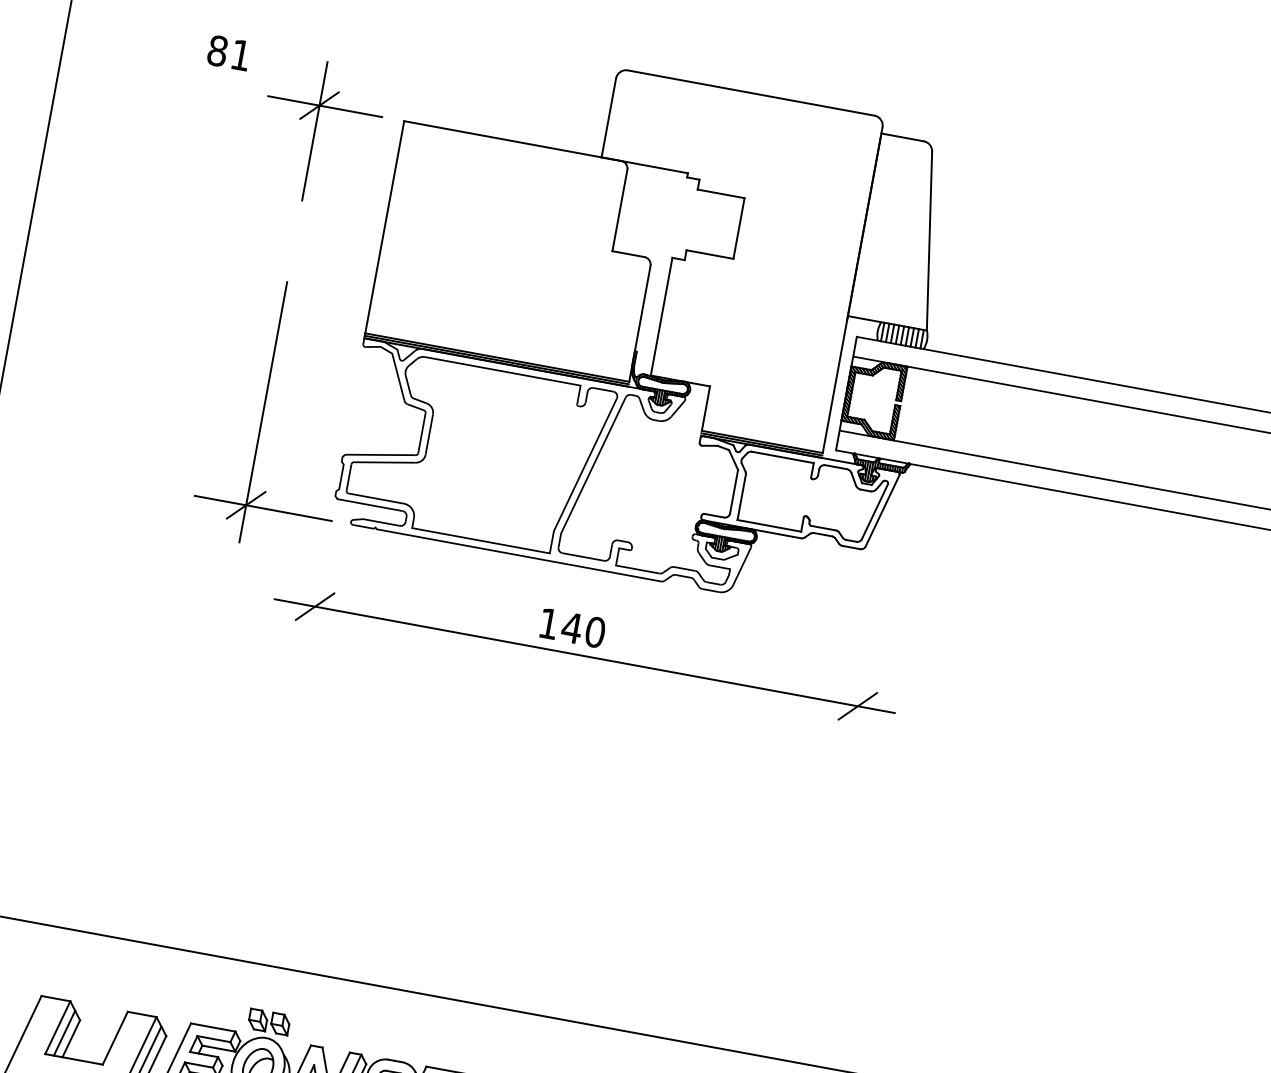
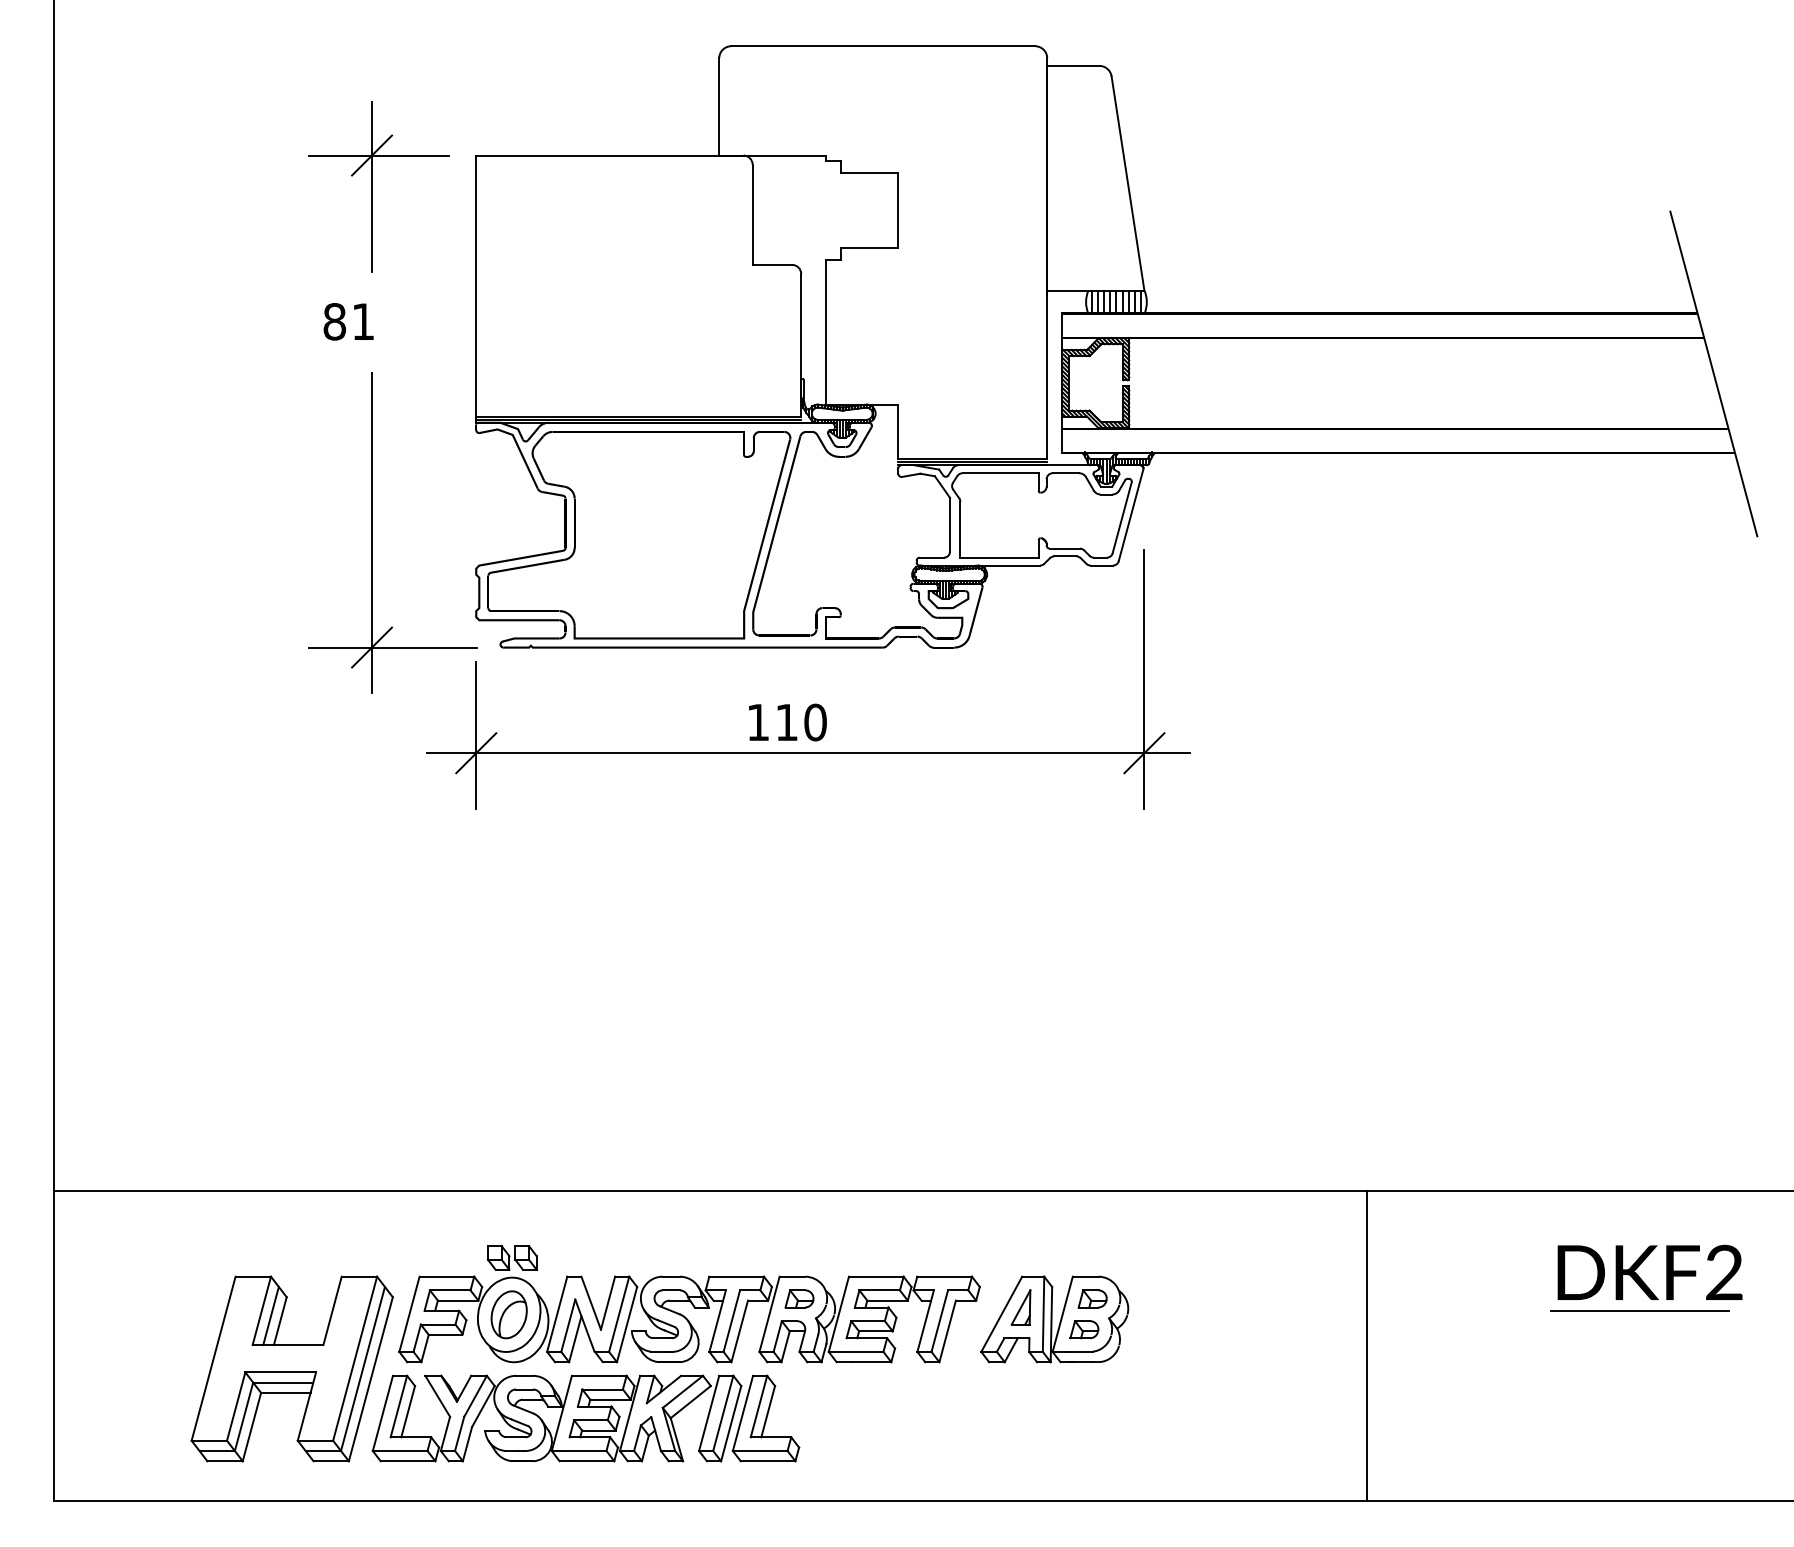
text: (228, 52) -> (348, 321), moved
line: (317, 592) -> (476, 735), added
text: (571, 627) -> (786, 722), 140 -> 110
line: (868, 646) -> (1144, 679), added

